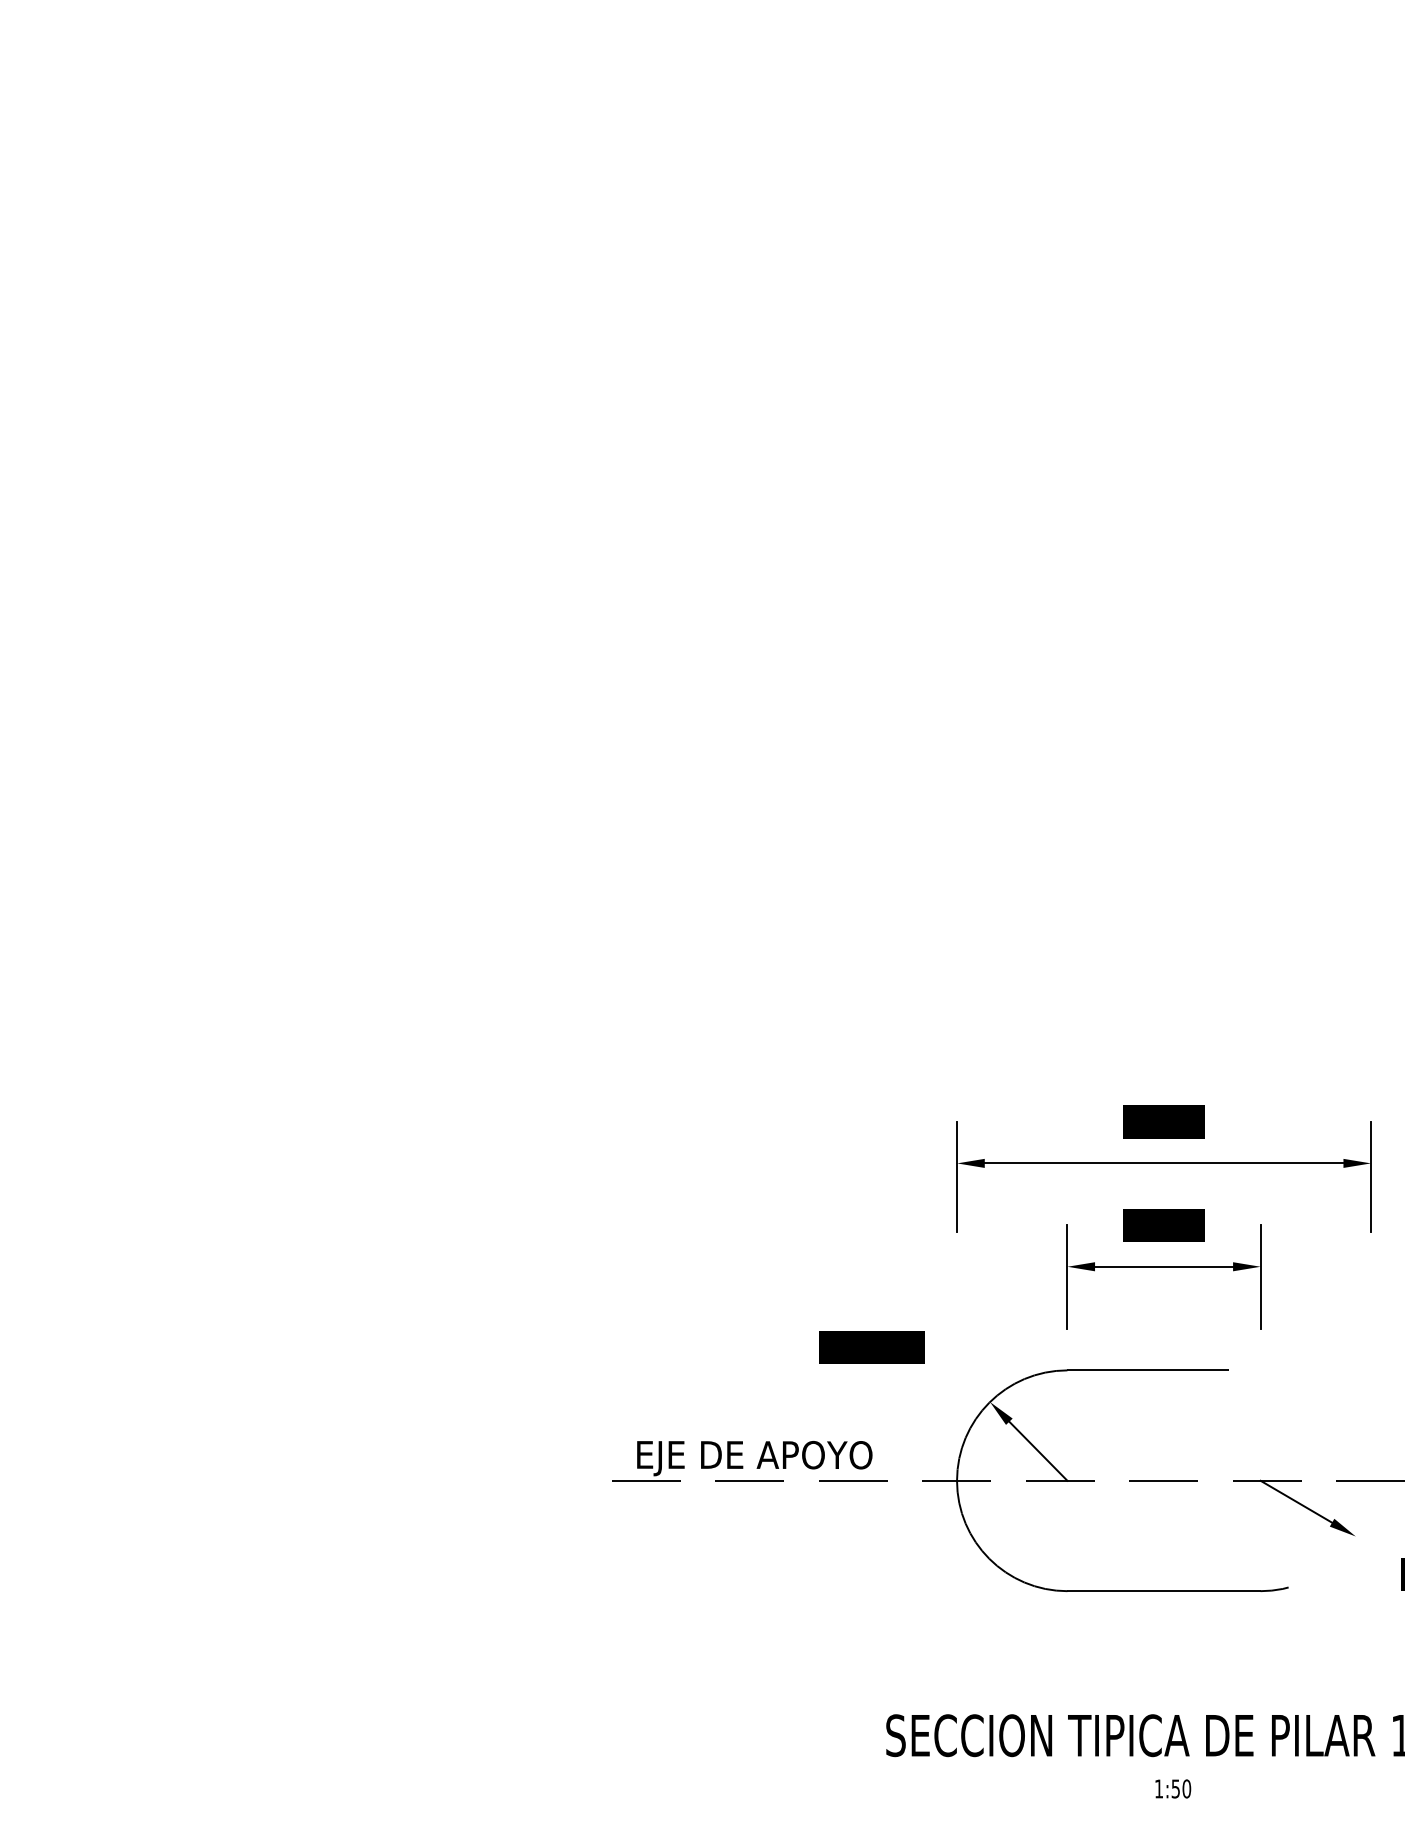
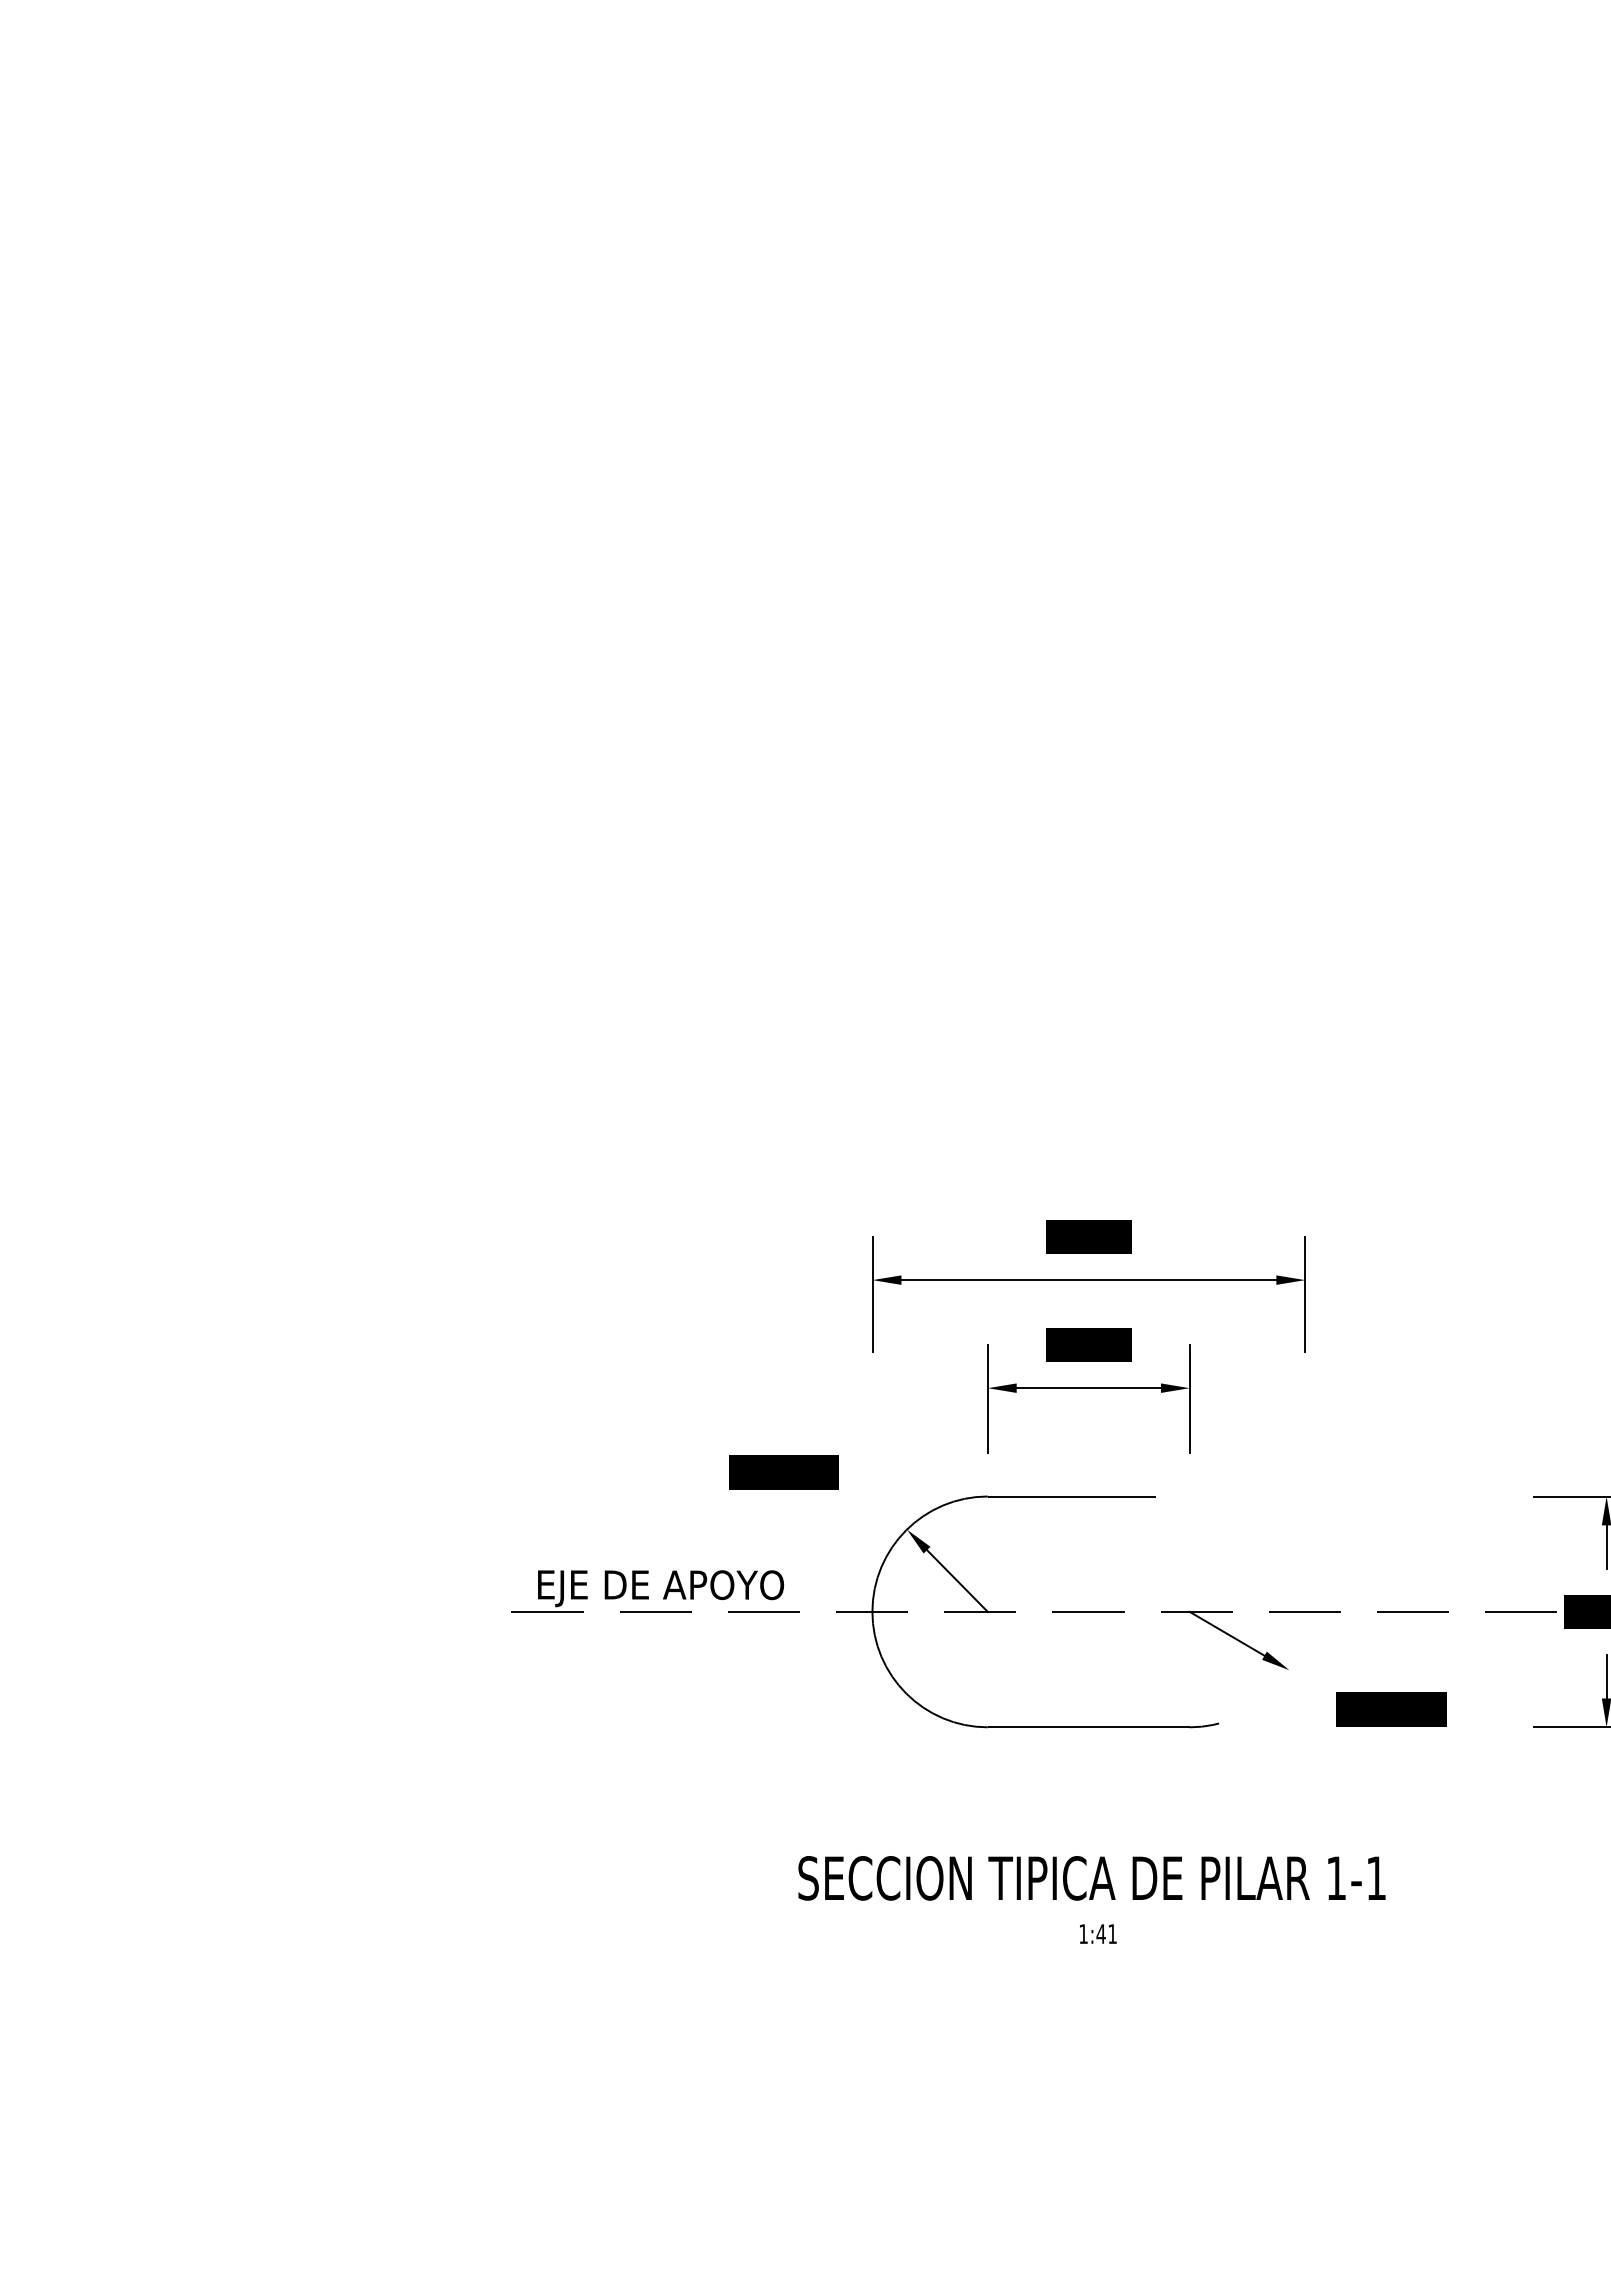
text: (1180, 1789) -> (1106, 1934), 1:50 -> 1:41

